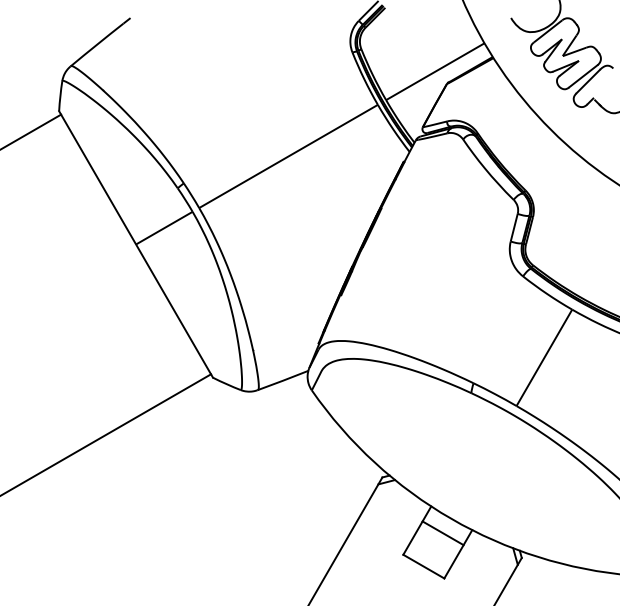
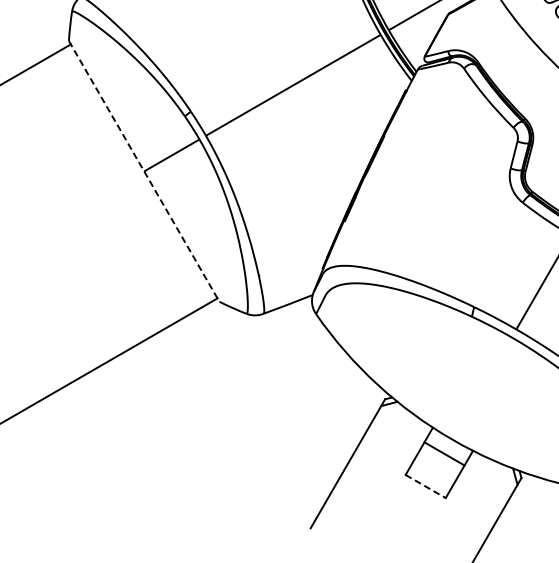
line: (136, 244) -> (144, 171), solid -> dashed
line: (423, 566) -> (425, 486), solid -> dashed

